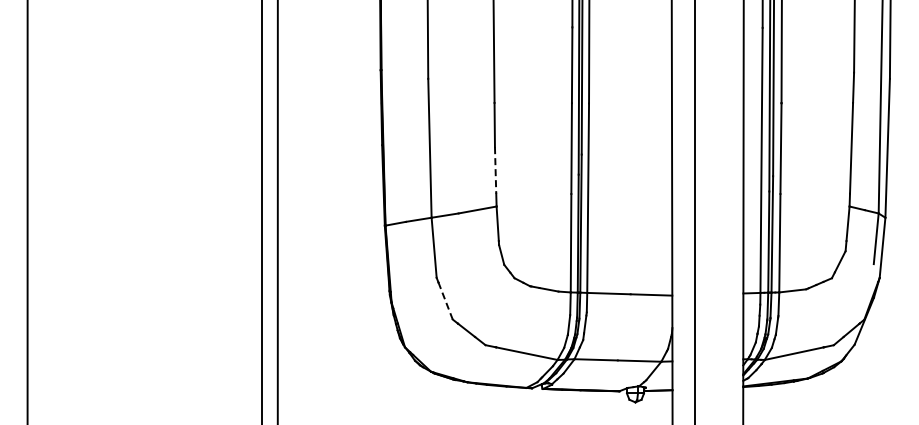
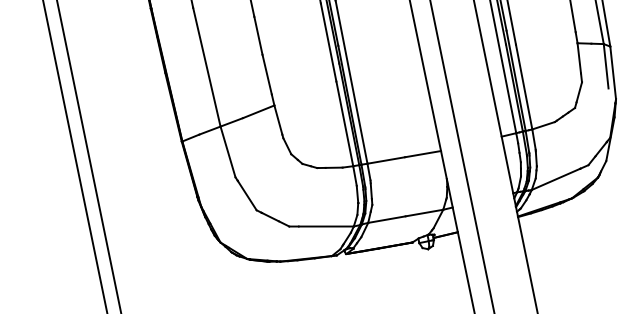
line: (495, 170) -> (267, 74), dashed -> solid
line: (445, 300) -> (247, 195), dashed -> solid

